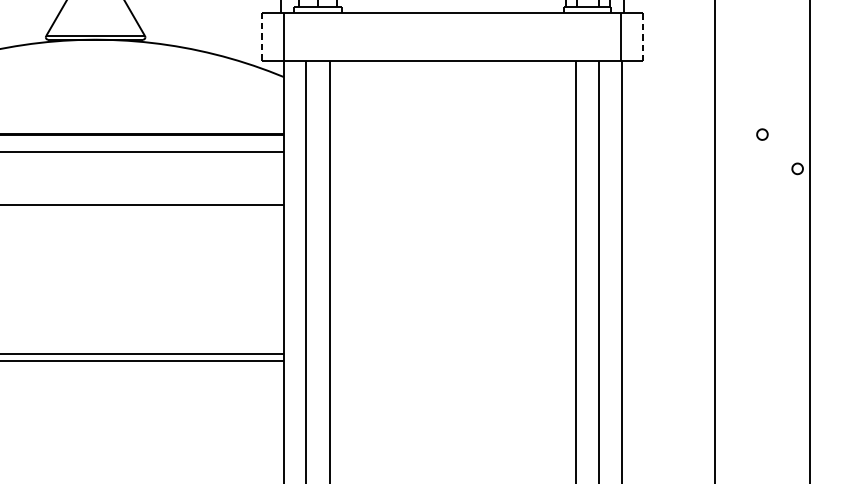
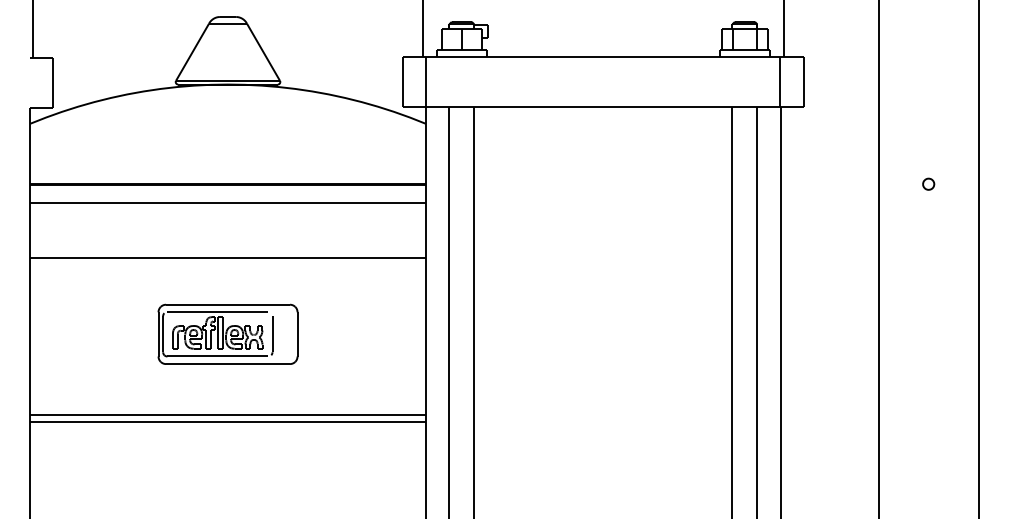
line: (262, 36) -> (403, 81), dashed -> solid
line: (643, 37) -> (803, 82), dashed -> solid
part: (797, 168) -> (965, 219), removed
part: (95, 276) -> (227, 333), added

